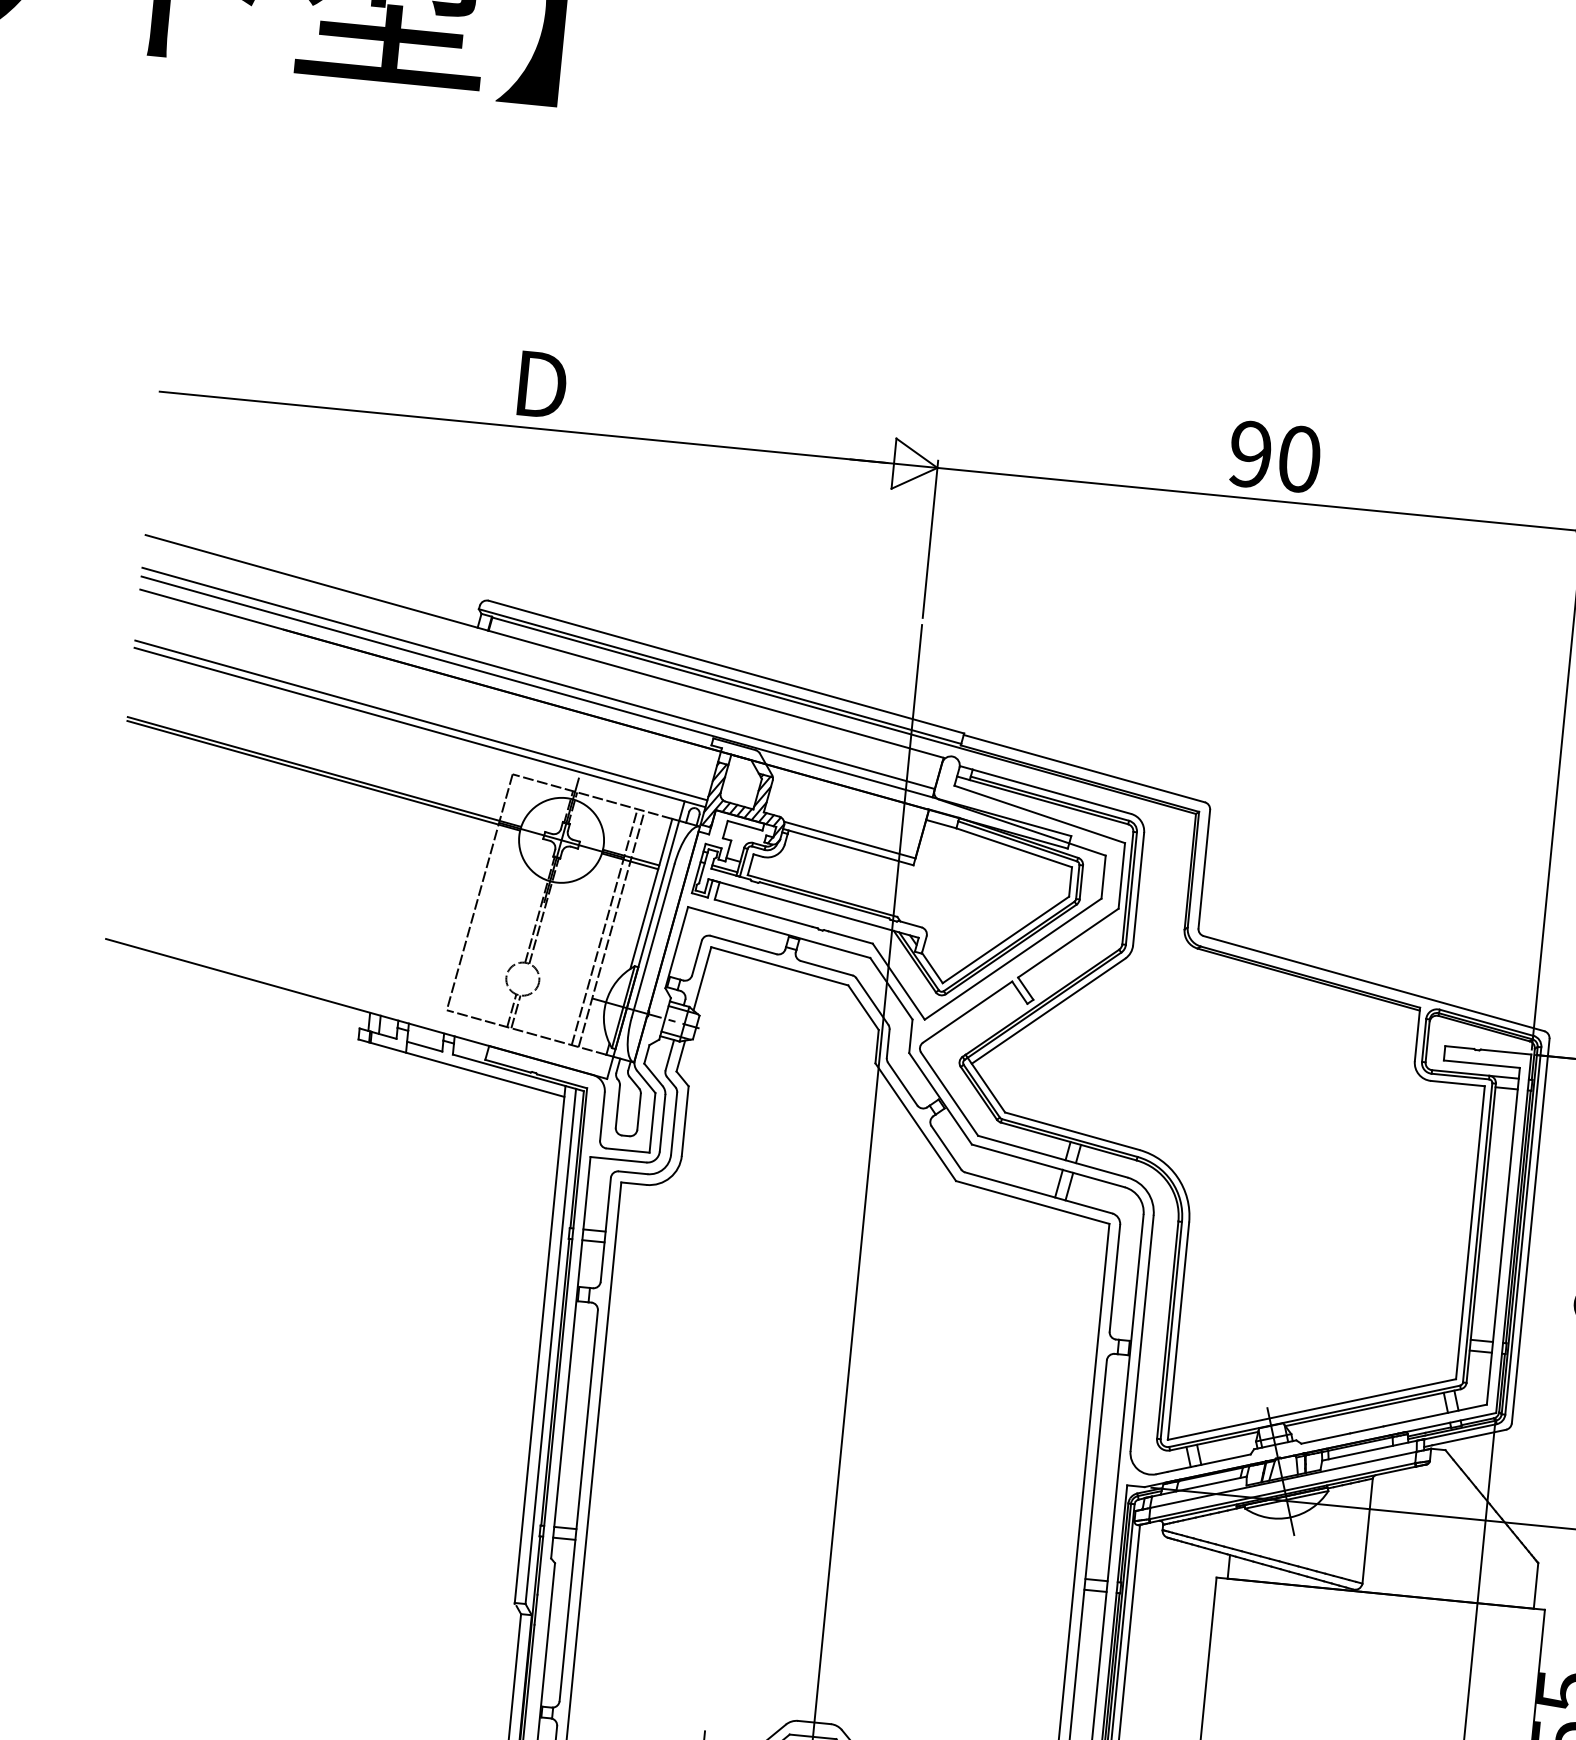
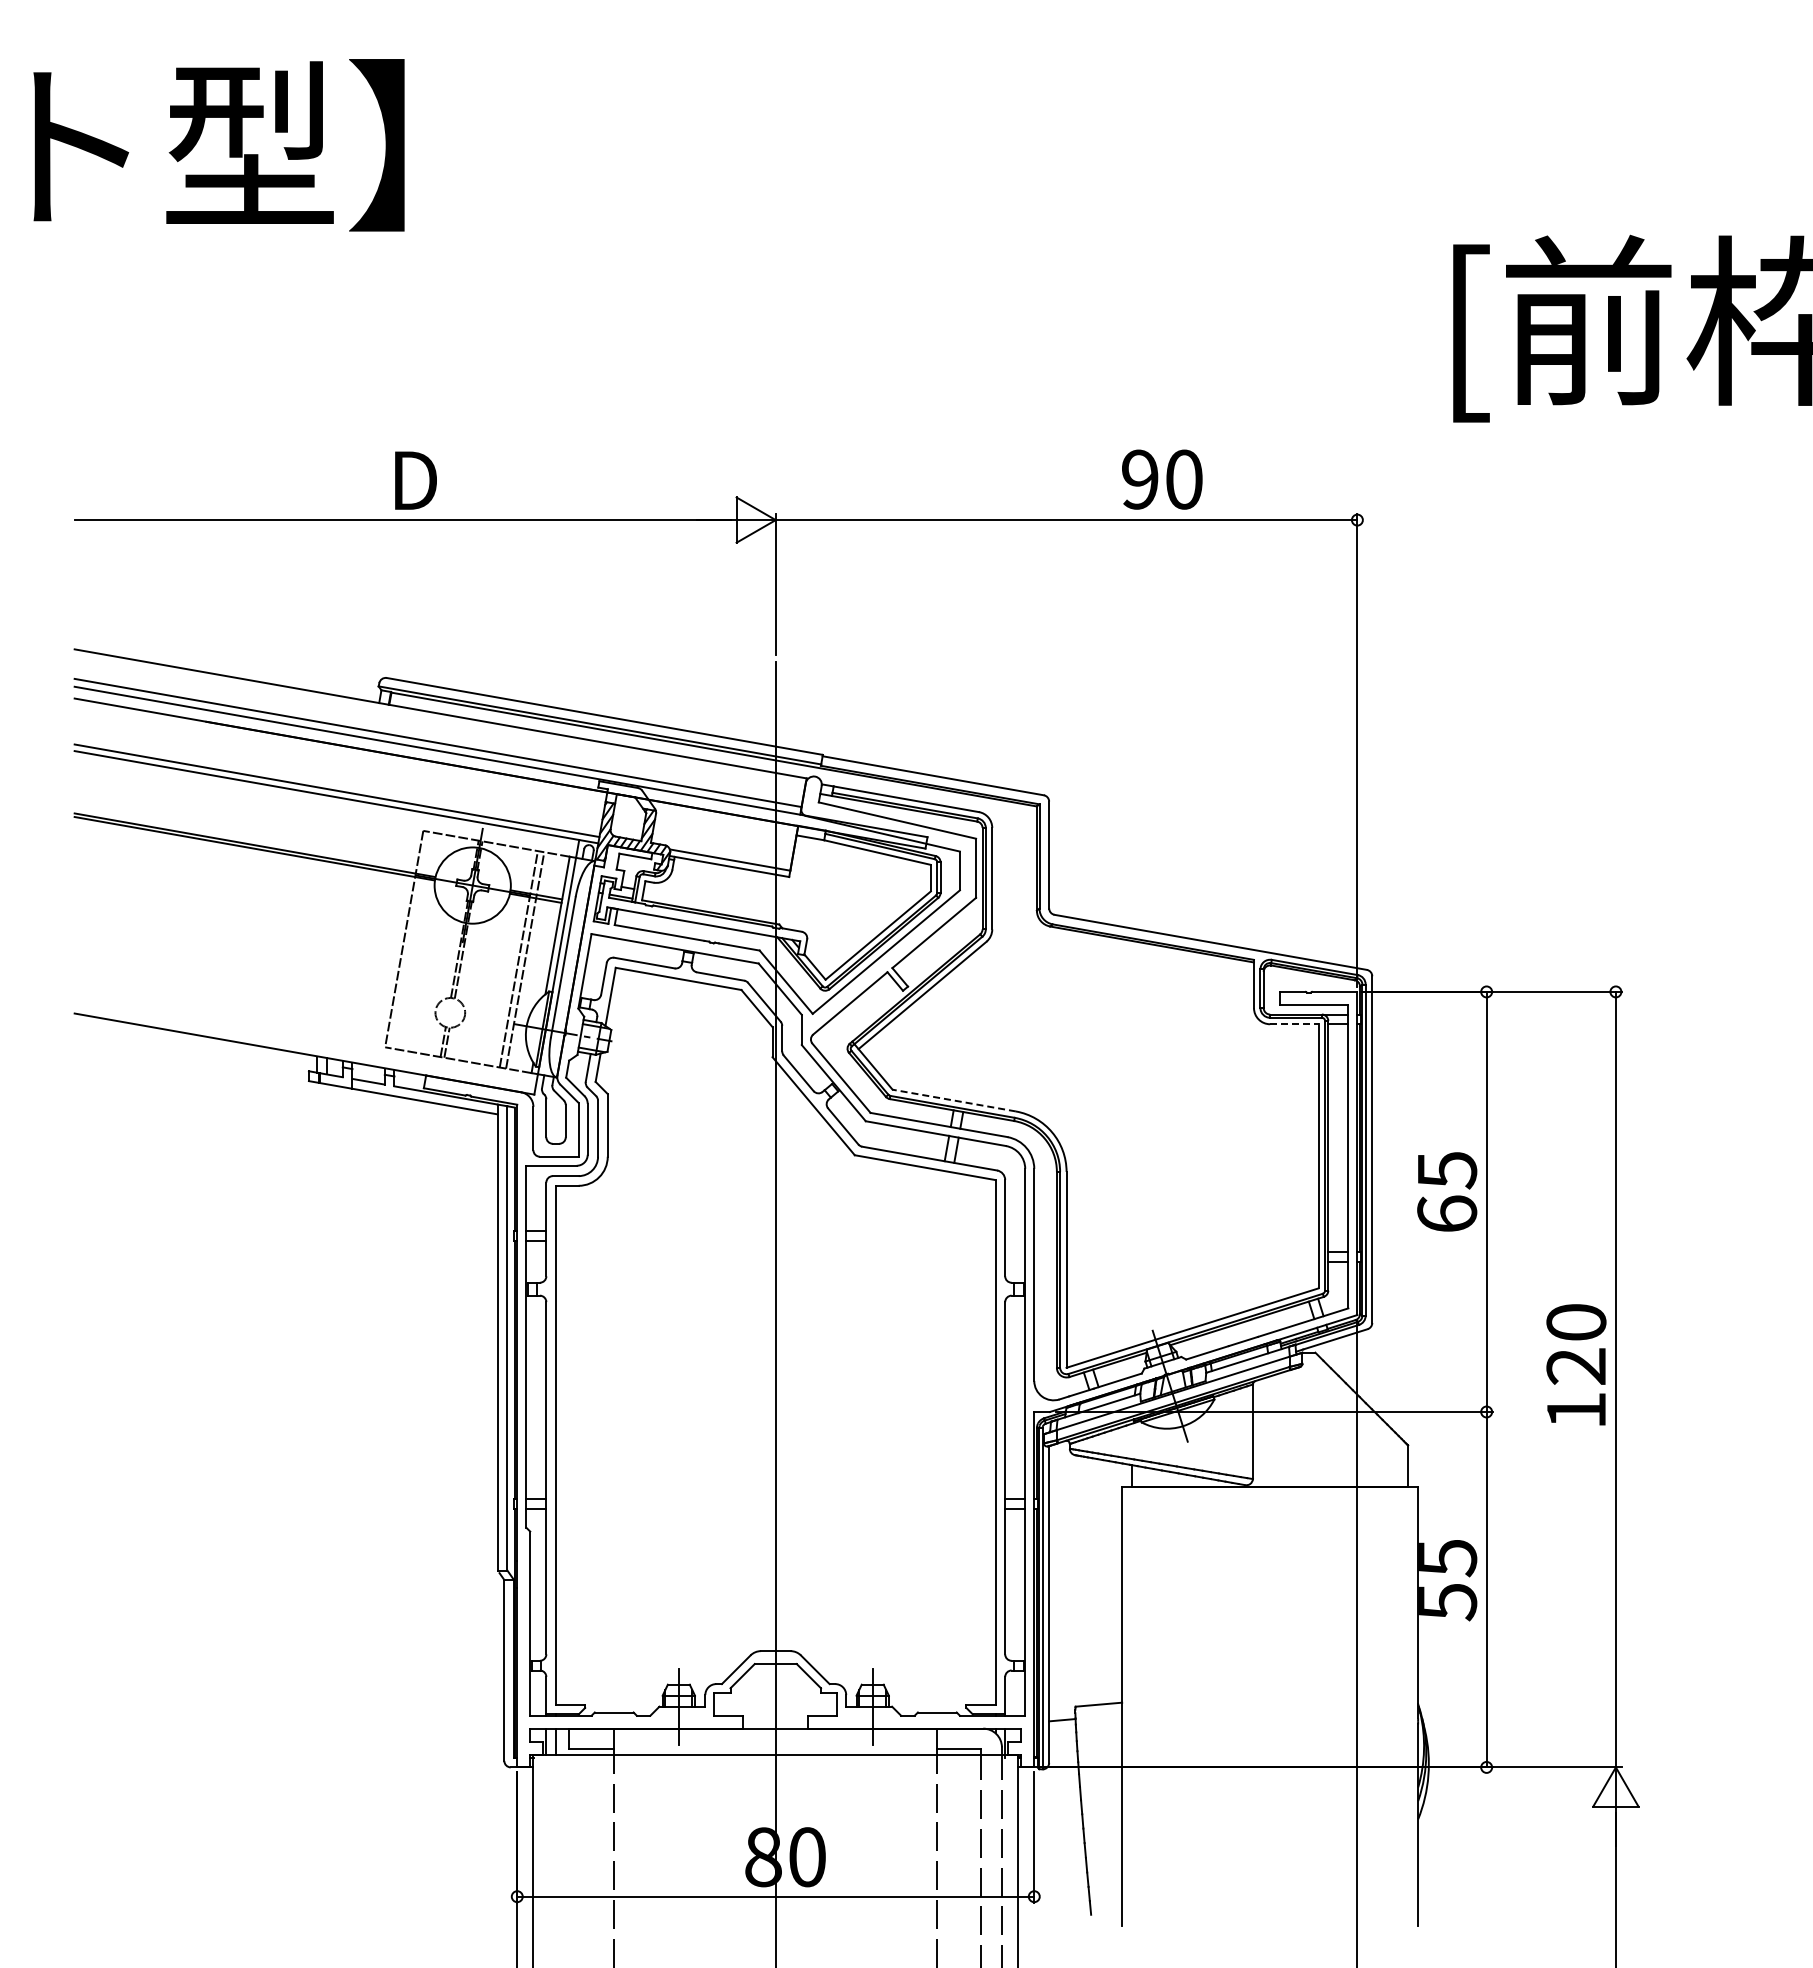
text: (1275, 456) -> (1162, 479), moved
line: (1458, 1083) -> (1294, 1024), solid -> dashed
line: (1072, 1131) -> (954, 1100), solid -> dashed

